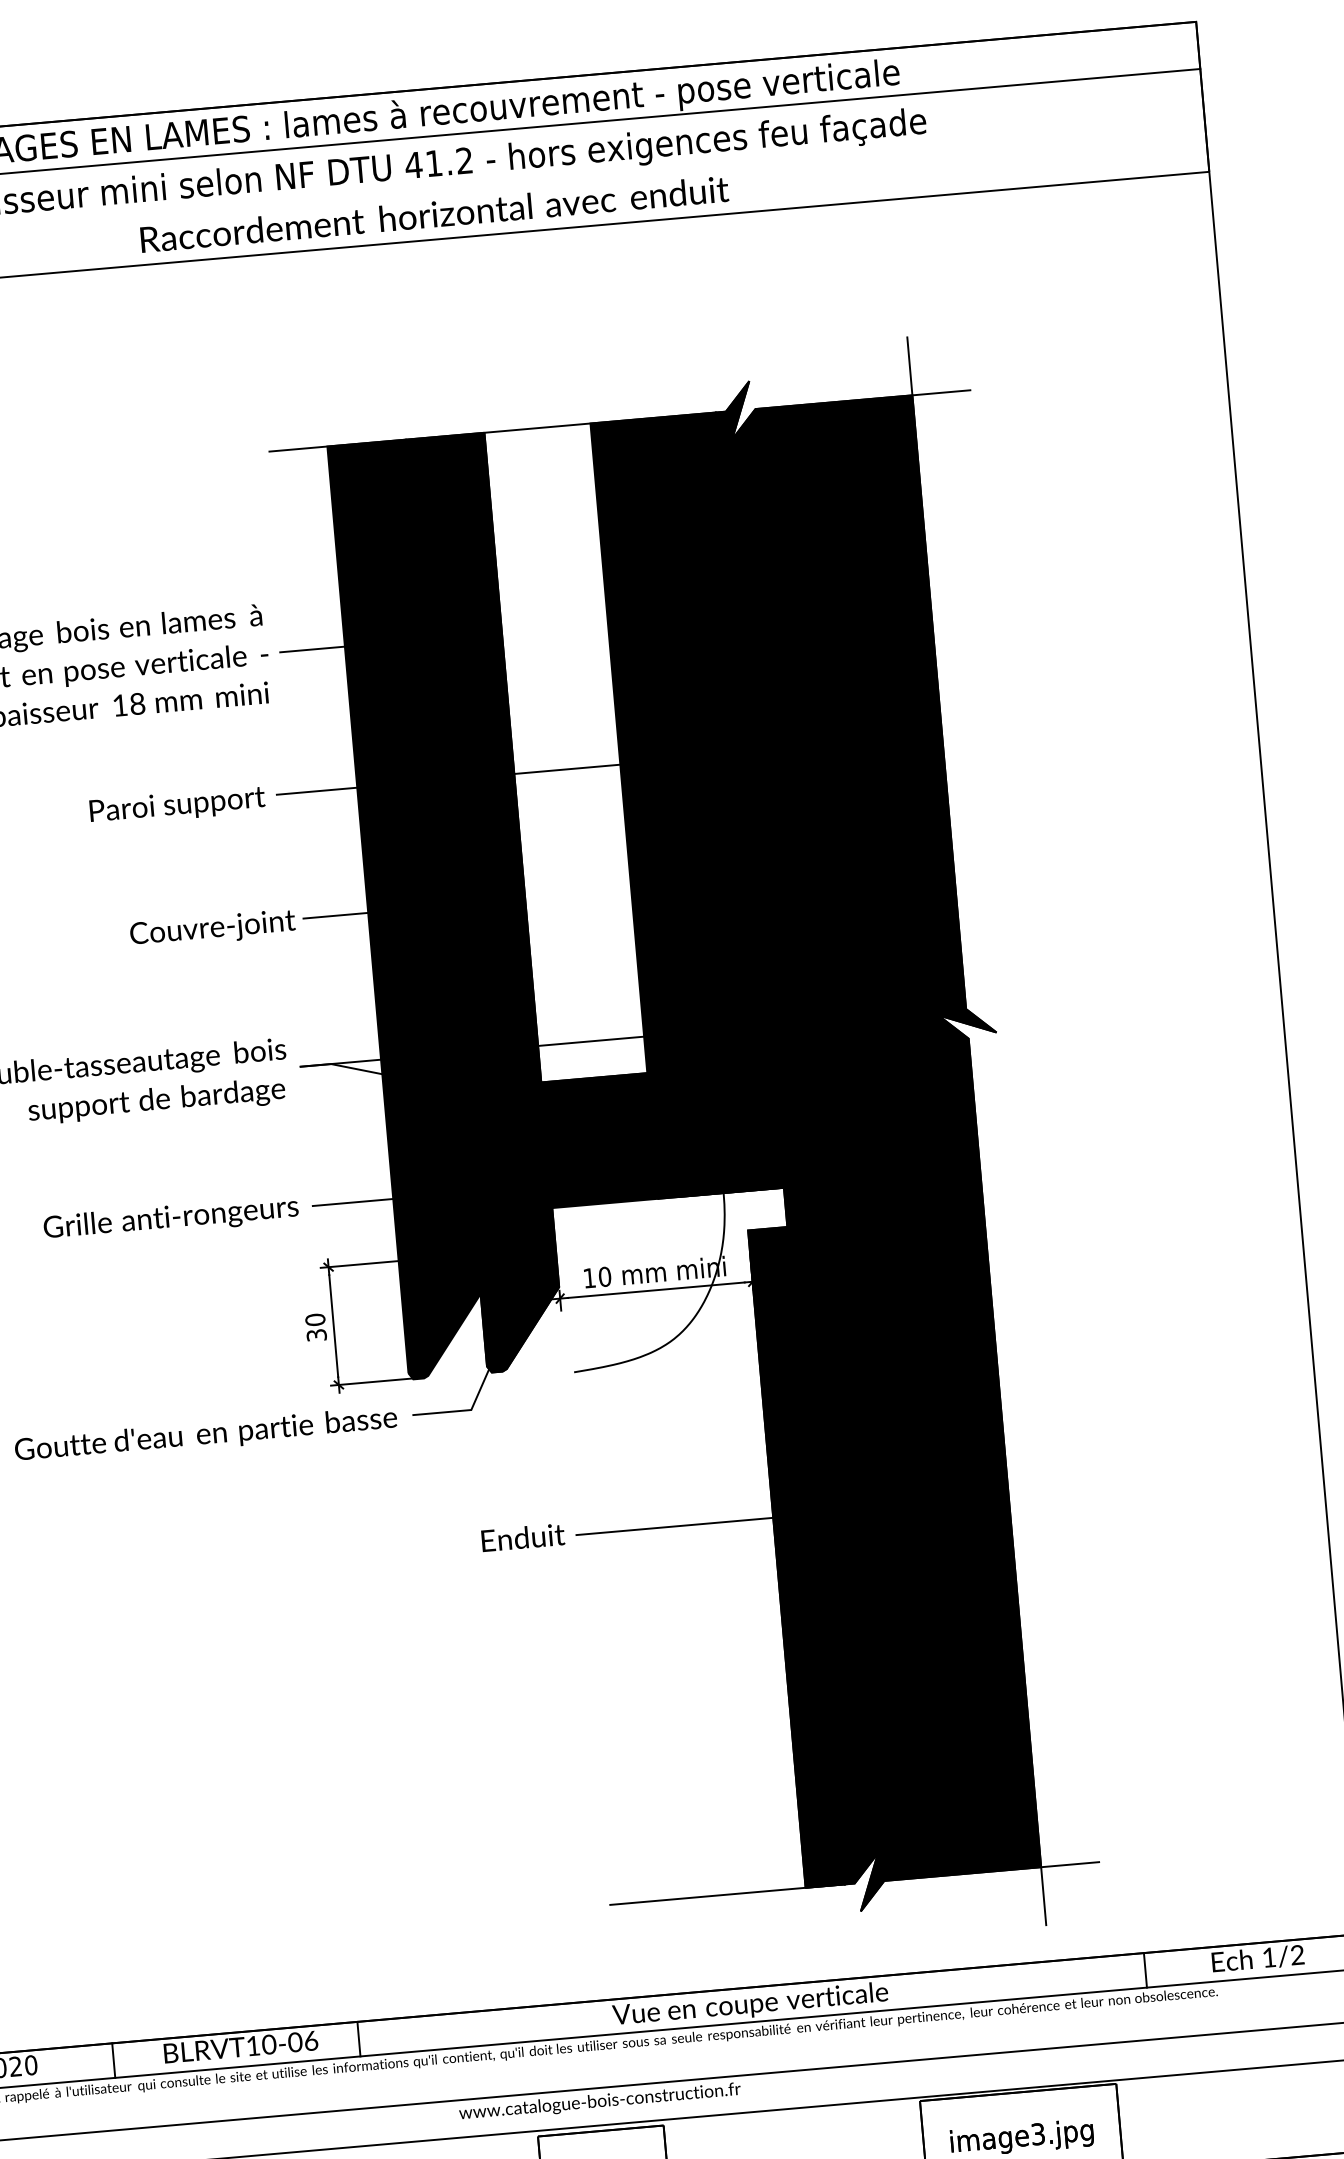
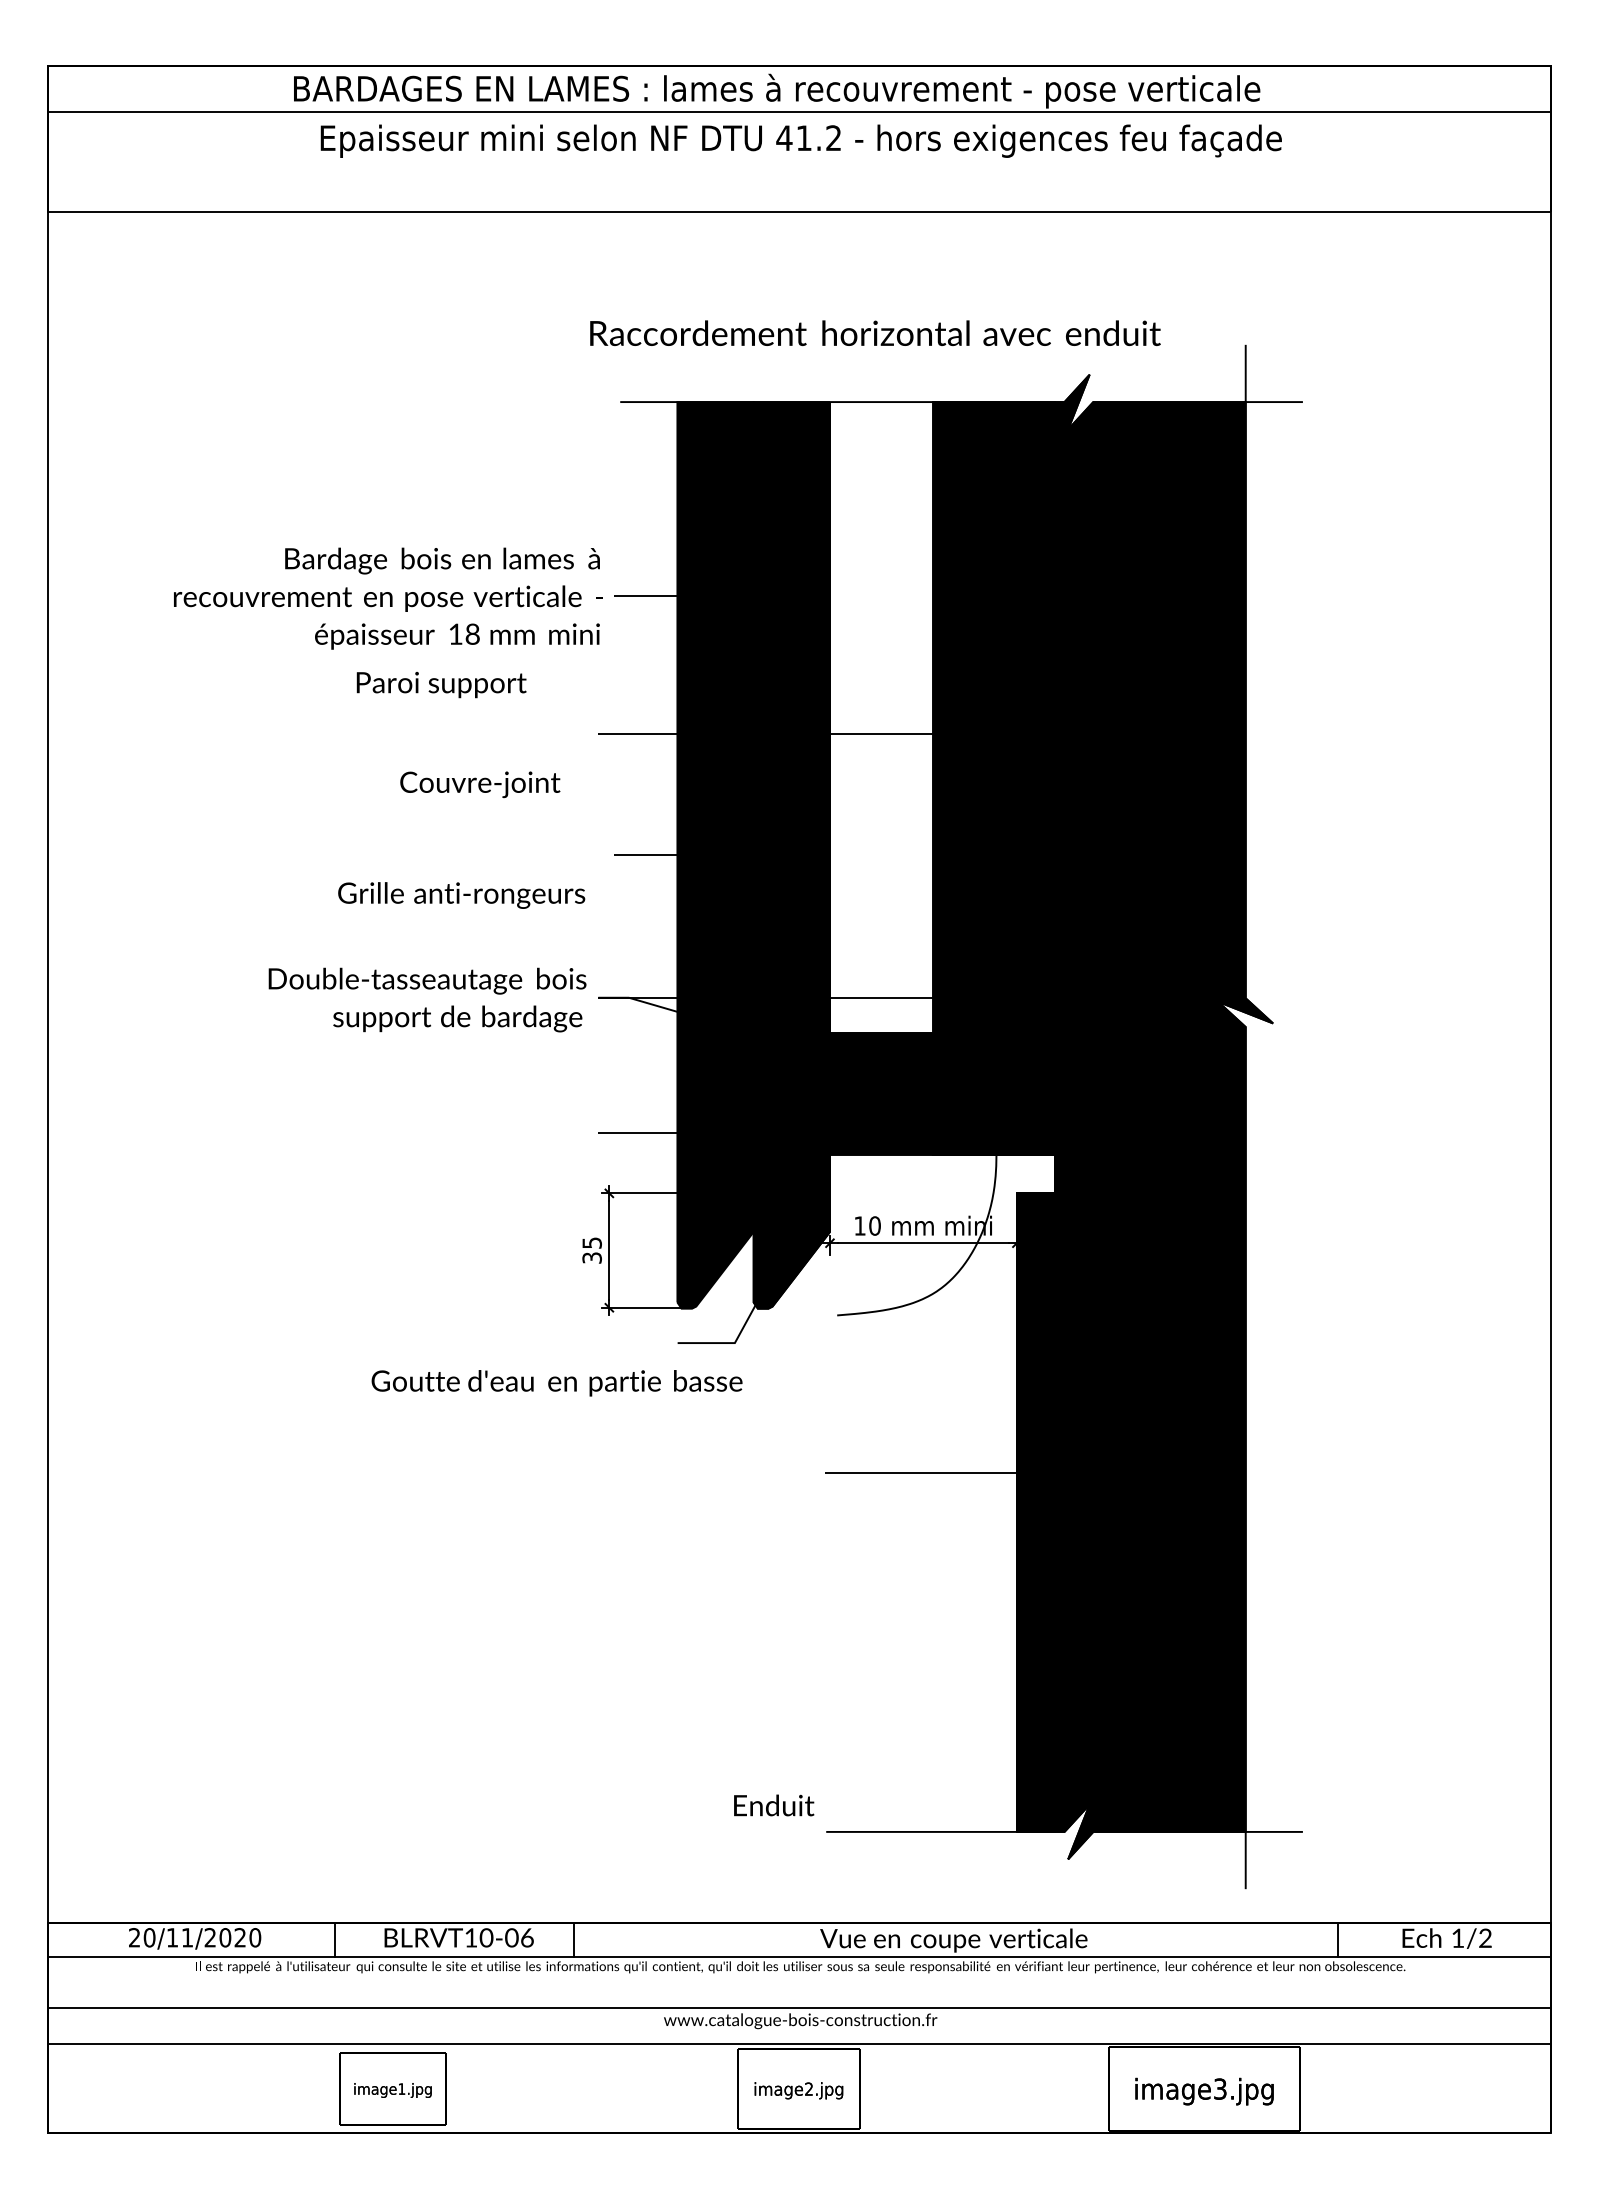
text: (434, 214) -> (875, 333), moved
text: (177, 806) -> (441, 685), moved
text: (213, 928) -> (480, 784), moved
text: (171, 1218) -> (461, 895), moved
text: (314, 1319) -> (591, 1242), 30 -> 35
text: (205, 1435) -> (556, 1383), moved
text: (523, 1537) -> (774, 1805), moved

